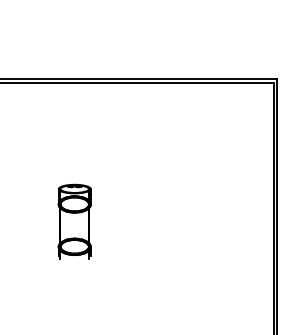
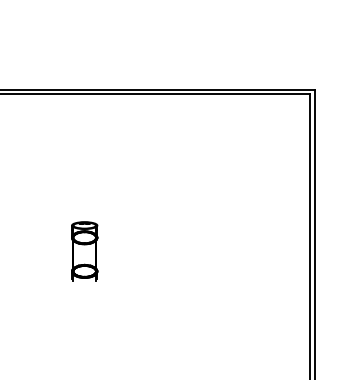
part: (74, 221) -> (84, 251), size x0.7

